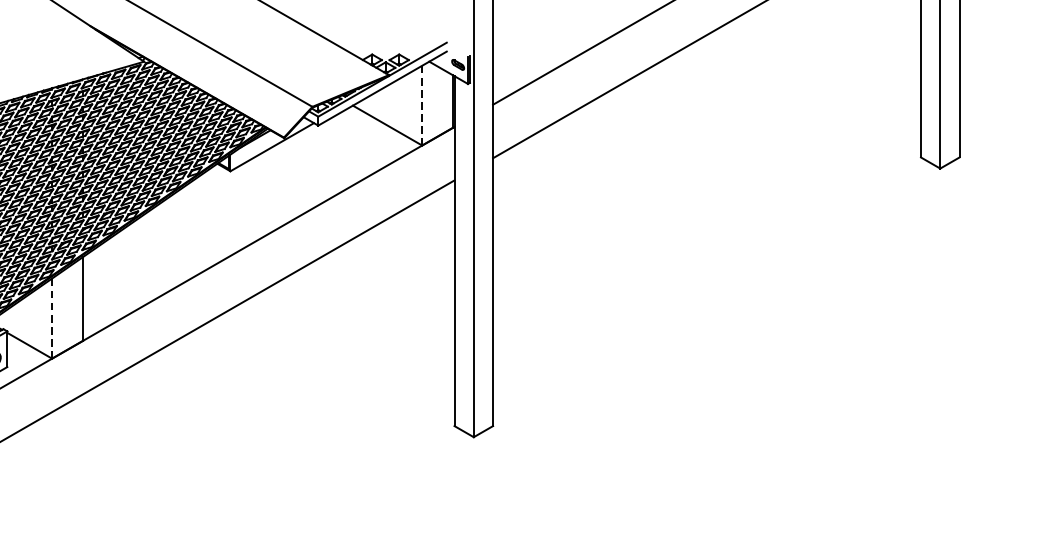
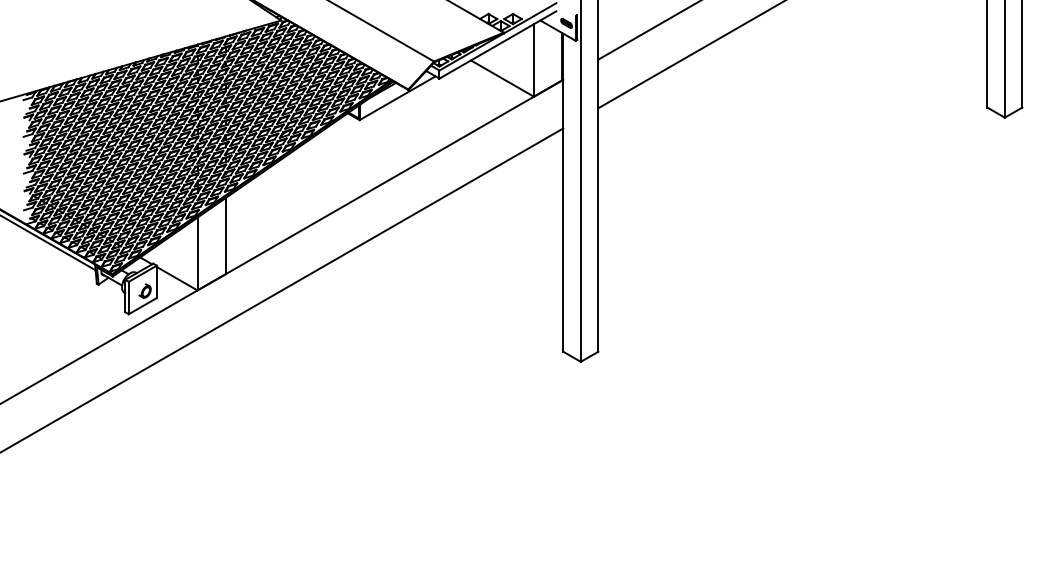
line: (421, 105) -> (533, 60), dashed -> solid
line: (52, 319) -> (197, 254), dashed -> solid

